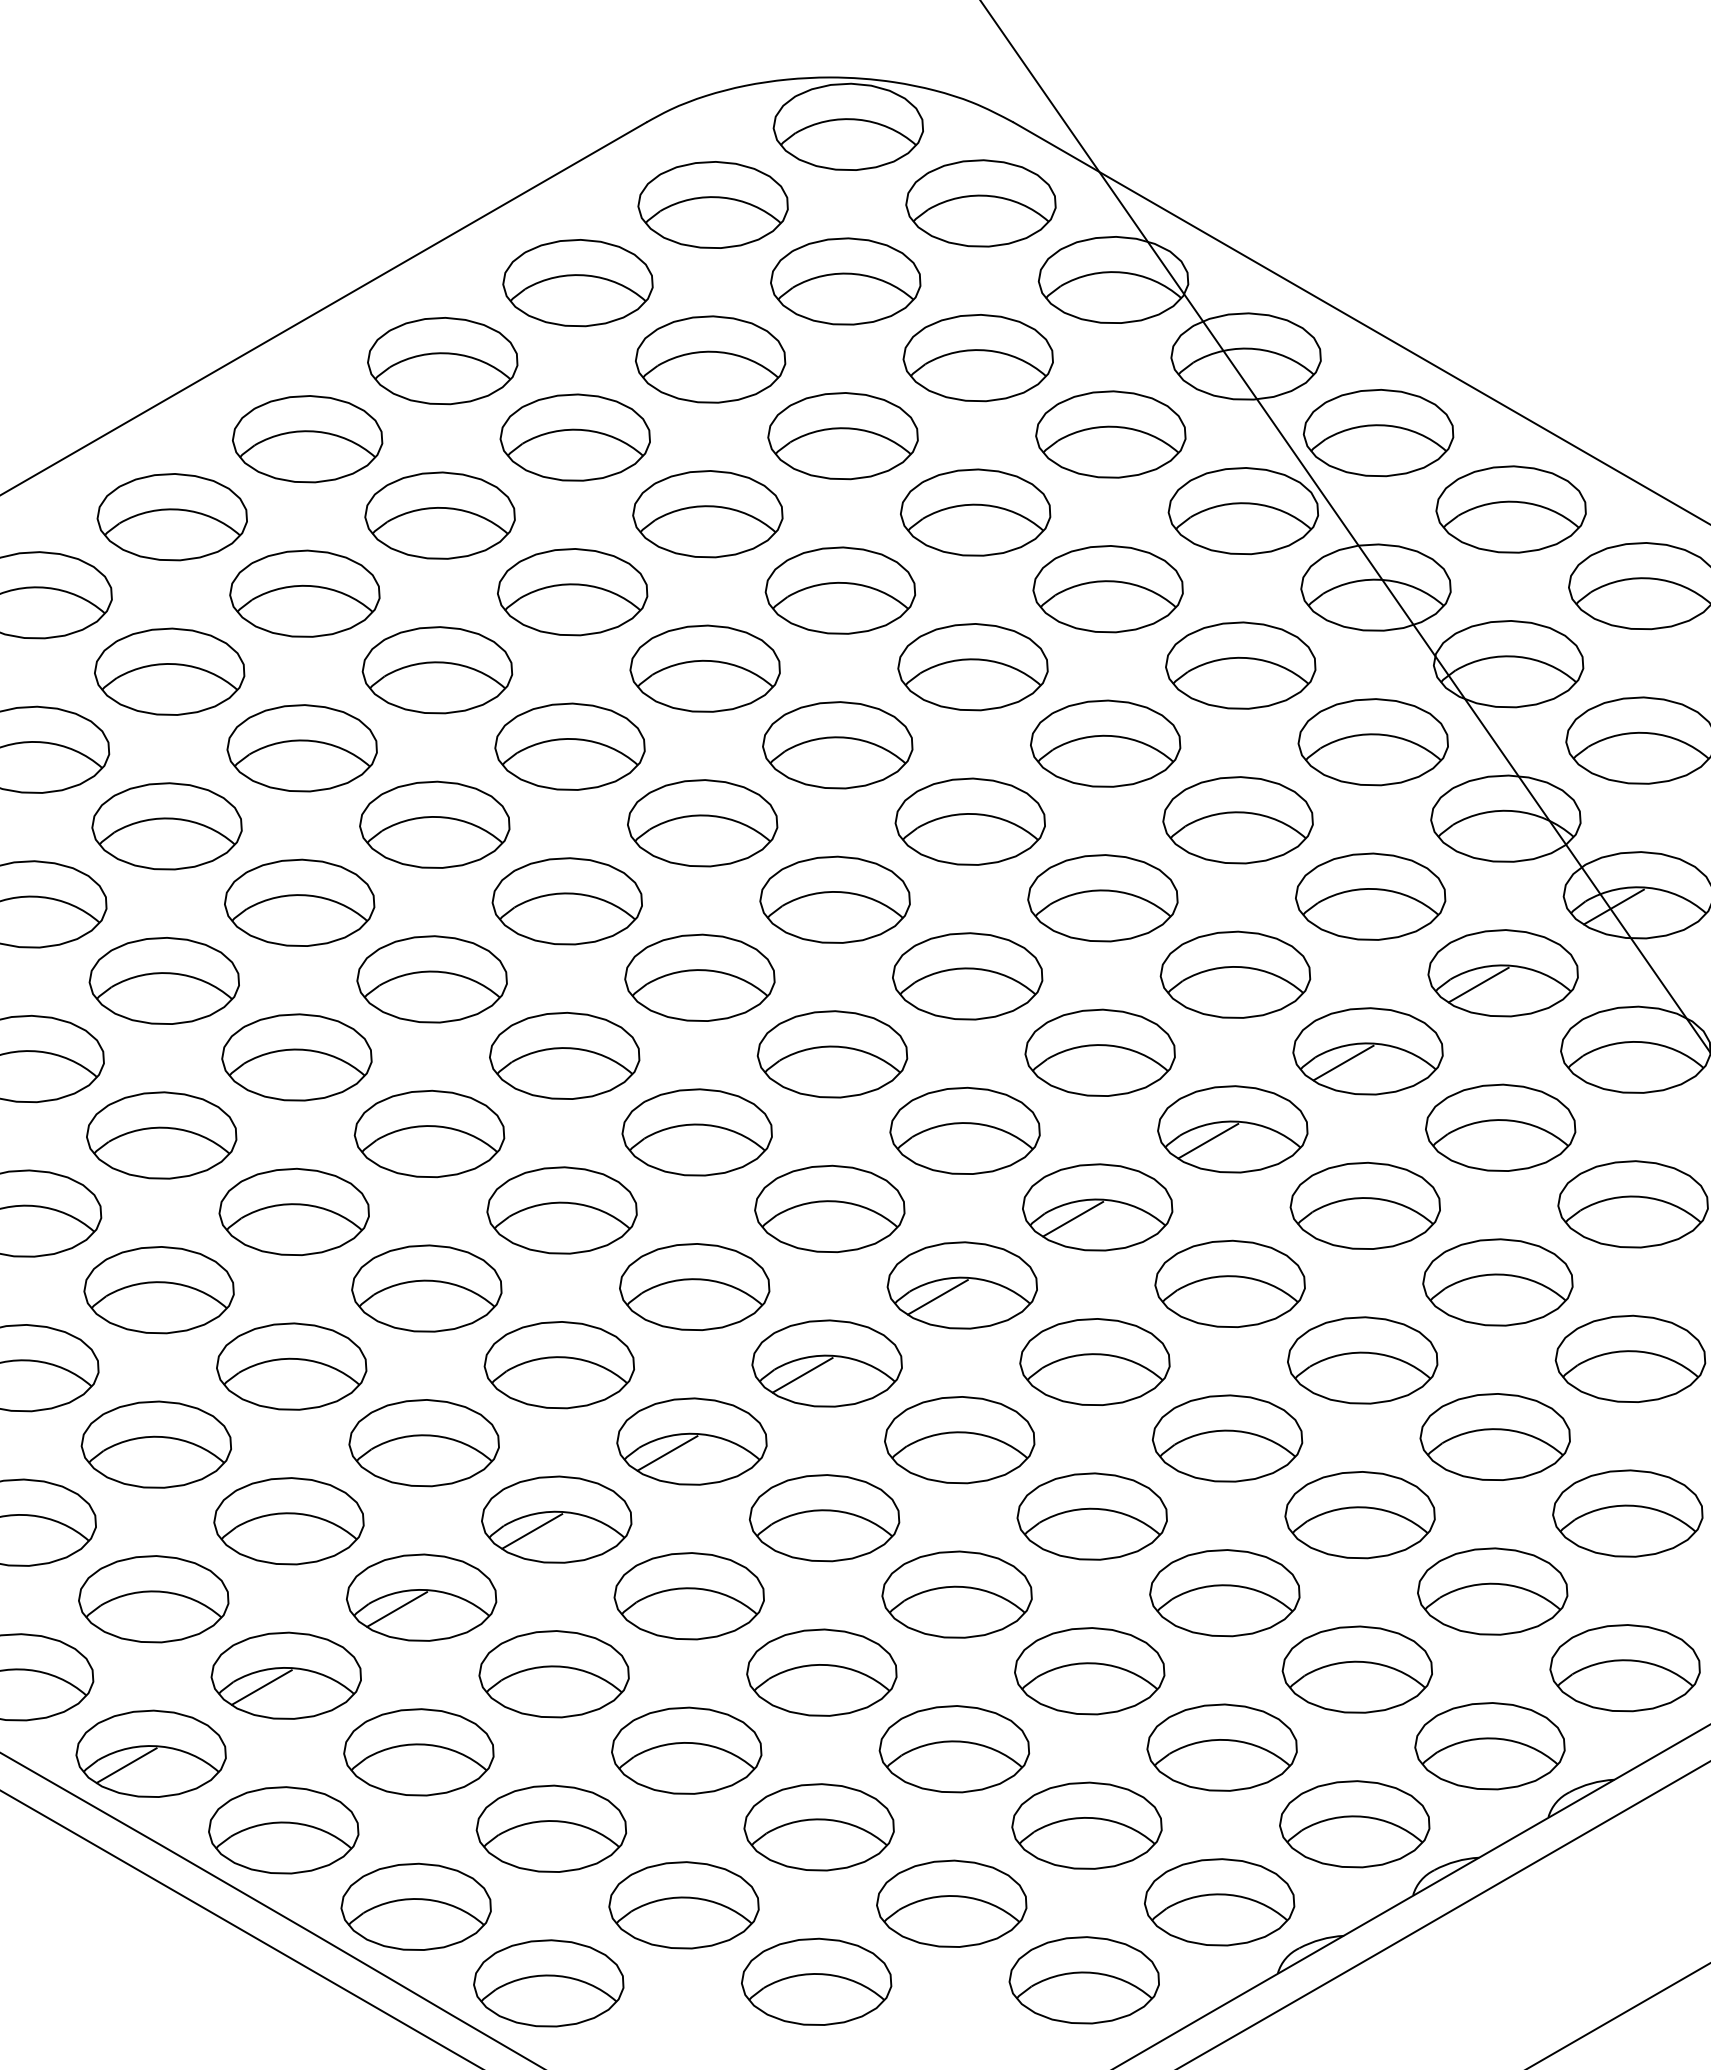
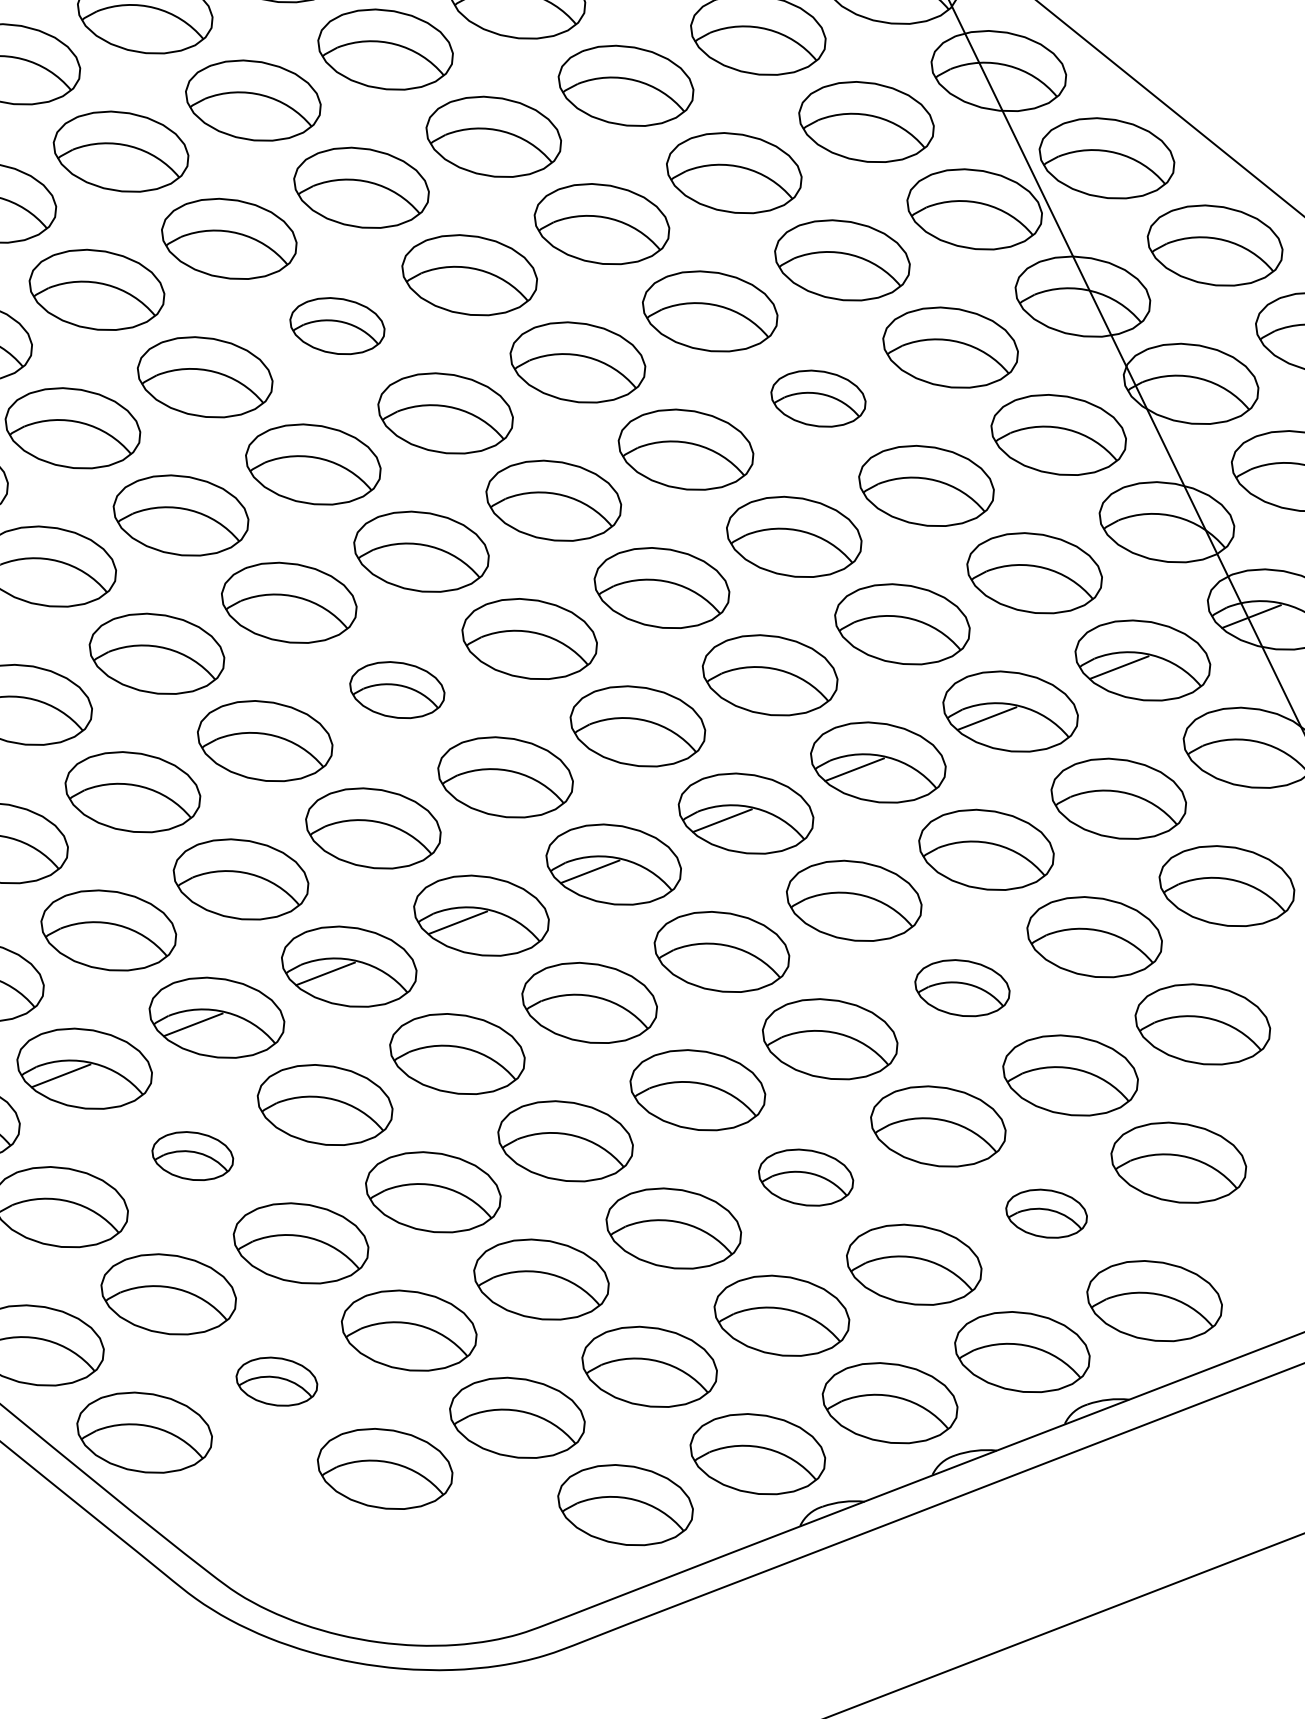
part: (1105, 743) -> (818, 398), size x0.7
part: (569, 746) -> (336, 325), size x0.7
part: (696, 1132) -> (396, 690), size x0.7
part: (1362, 1360) -> (962, 988), size x0.7
part: (1492, 1591) -> (1046, 1213), size x0.6
part: (1224, 1593) -> (805, 1177), size x0.7
part: (553, 1674) -> (192, 1156), size x0.6
part: (683, 1905) -> (276, 1381), size x0.6

